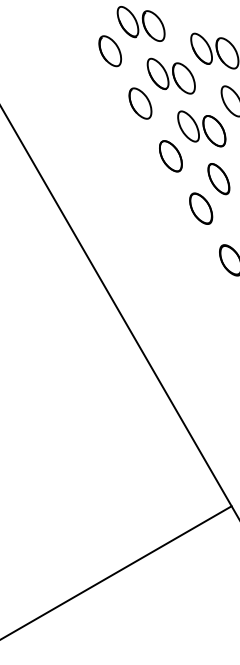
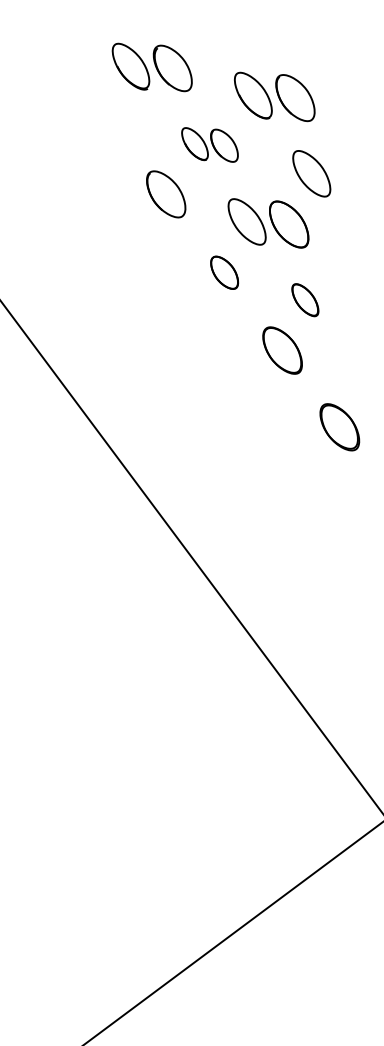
part: (109, 51) -> (107, 117), removed
part: (170, 75) -> (208, 143), size x0.7
part: (170, 156) -> (223, 273), size x0.7
part: (218, 179) -> (304, 300), size x0.7

